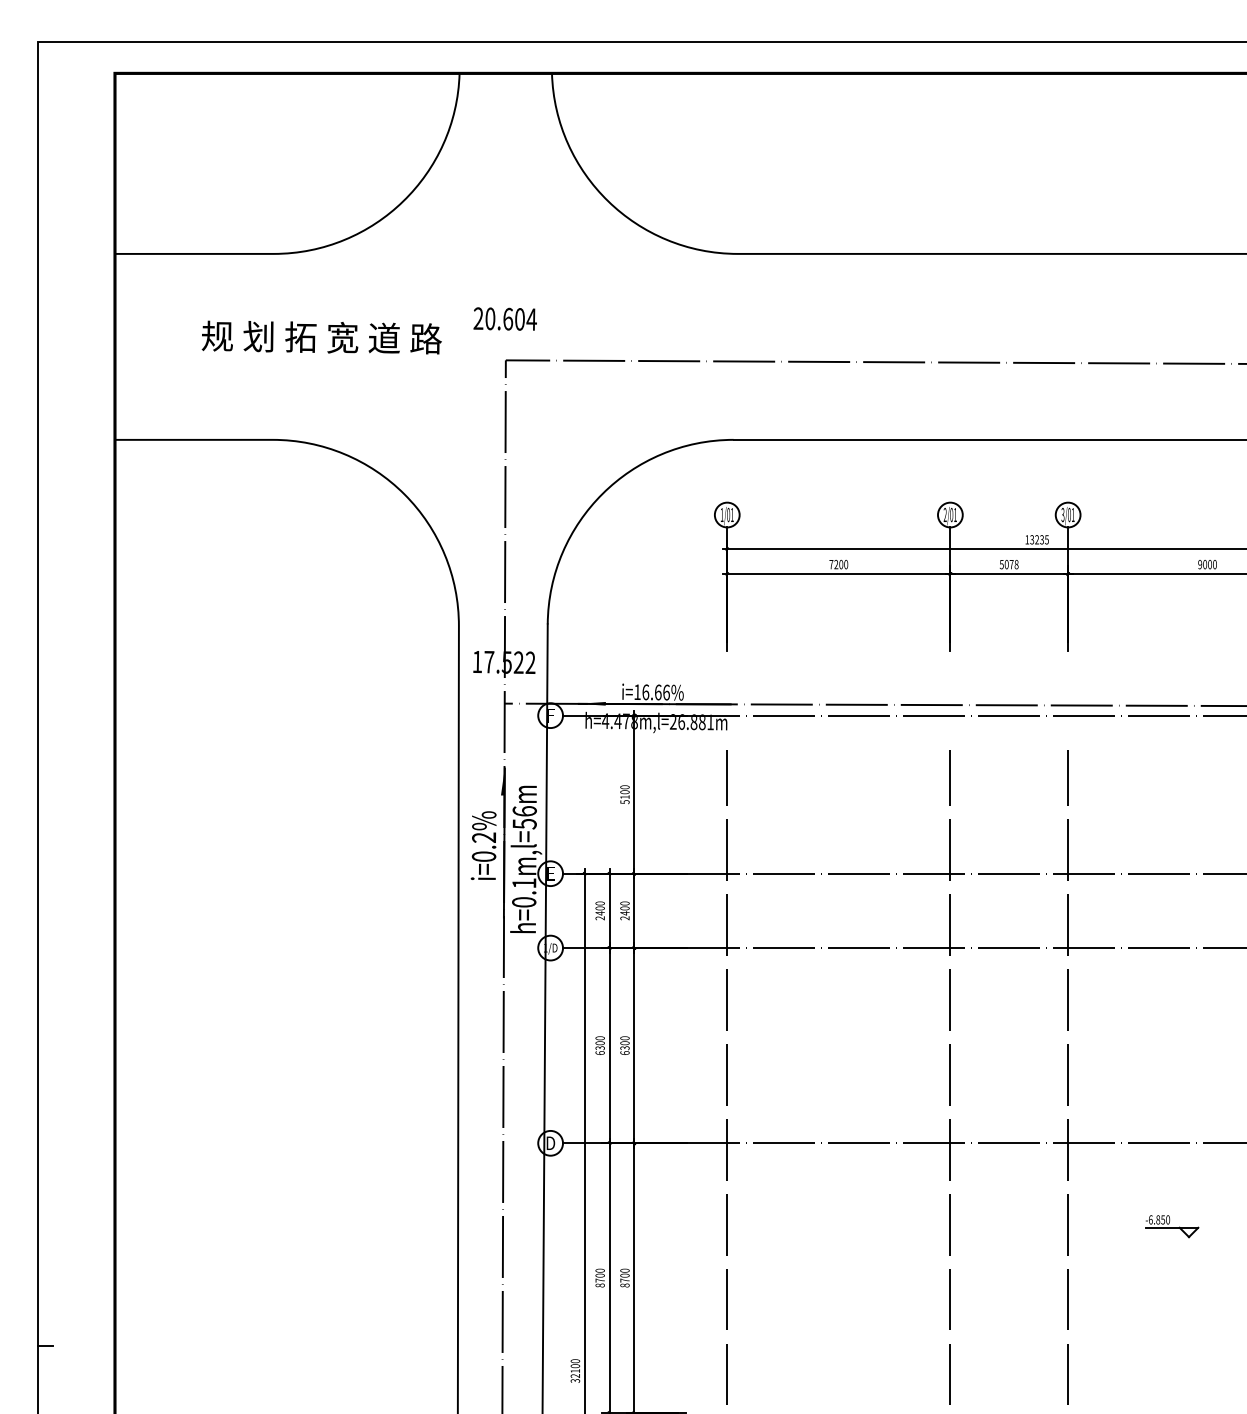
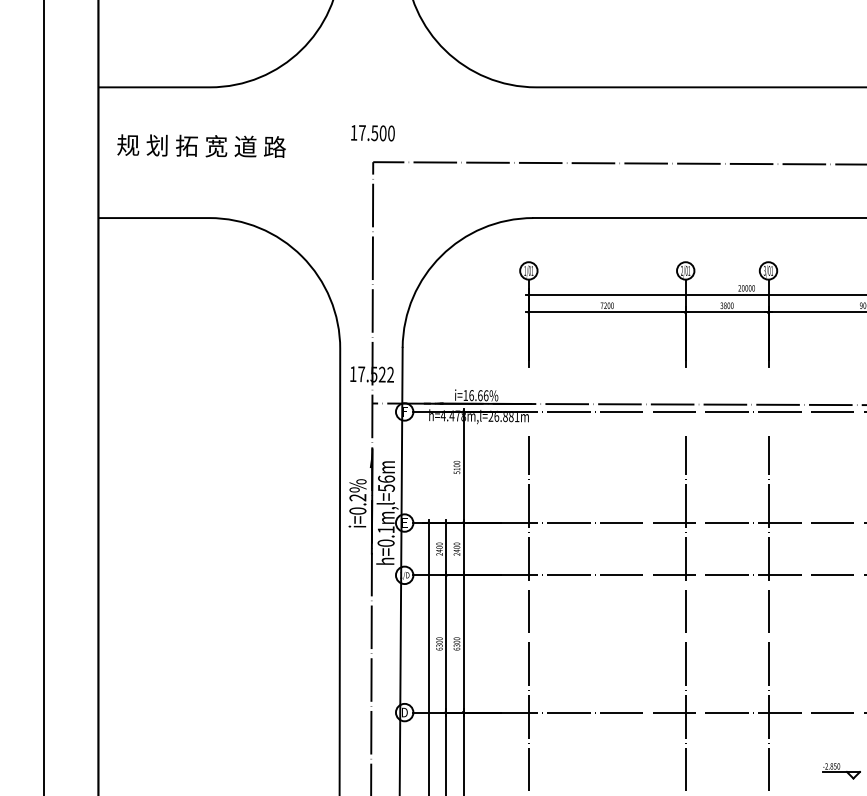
text: (504, 318) -> (372, 132), 20.604 -> 17.500
text: (321, 337) -> (201, 146), moved
text: (1036, 539) -> (746, 288), 13235 -> 20000
text: (1009, 564) -> (727, 305), 5078 -> 3800
text: (1150, 1219) -> (826, 766), -6.850 -> -2.850

